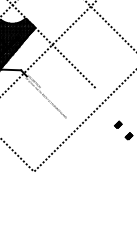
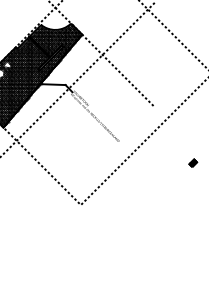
part: (118, 124) -> (180, 149), removed

